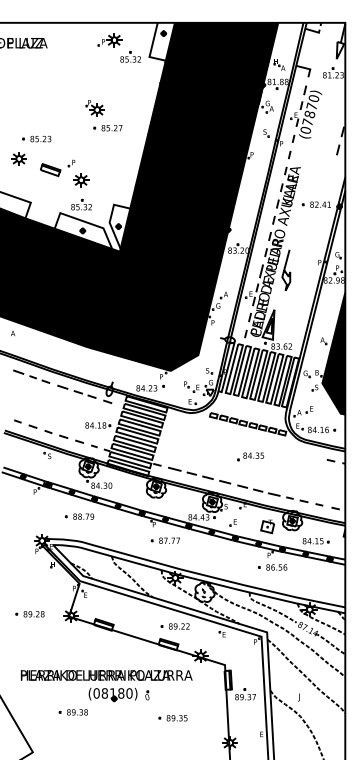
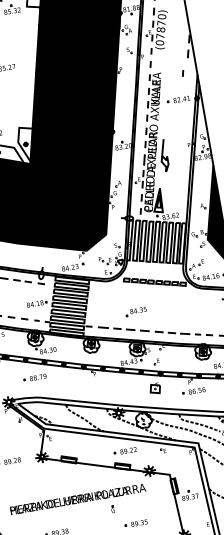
line: (327, 172) -> (182, 73), added
part: (250, 456) -> (136, 311), moved
part: (267, 526) -> (155, 388), moved
part: (164, 540) -> (105, 385), removed
part: (112, 695) -> (85, 514), removed

